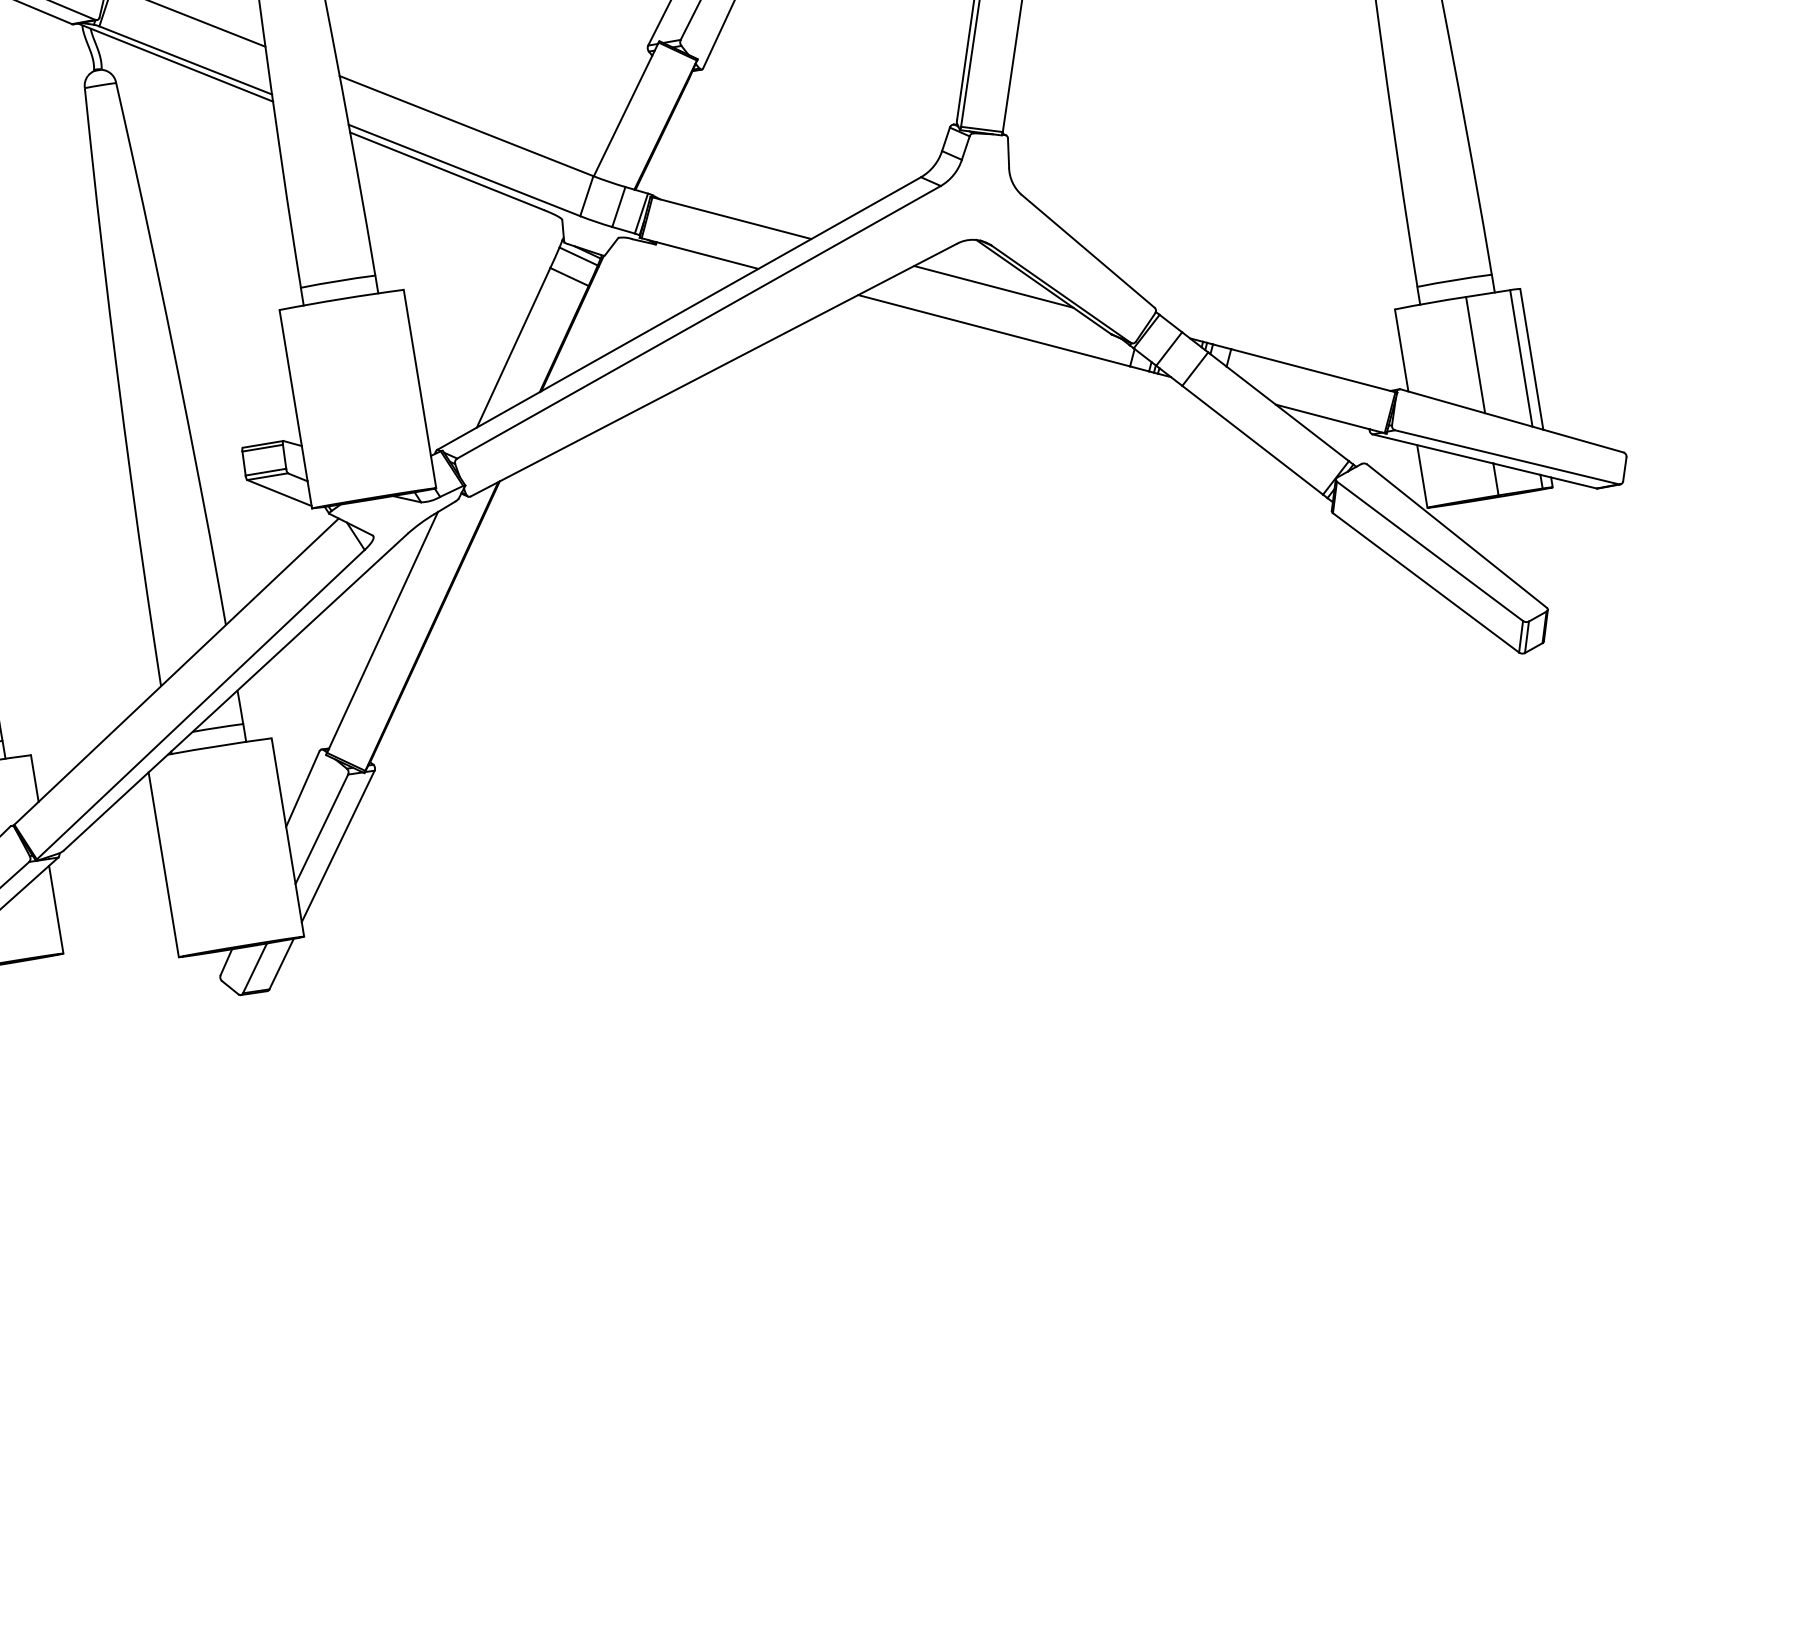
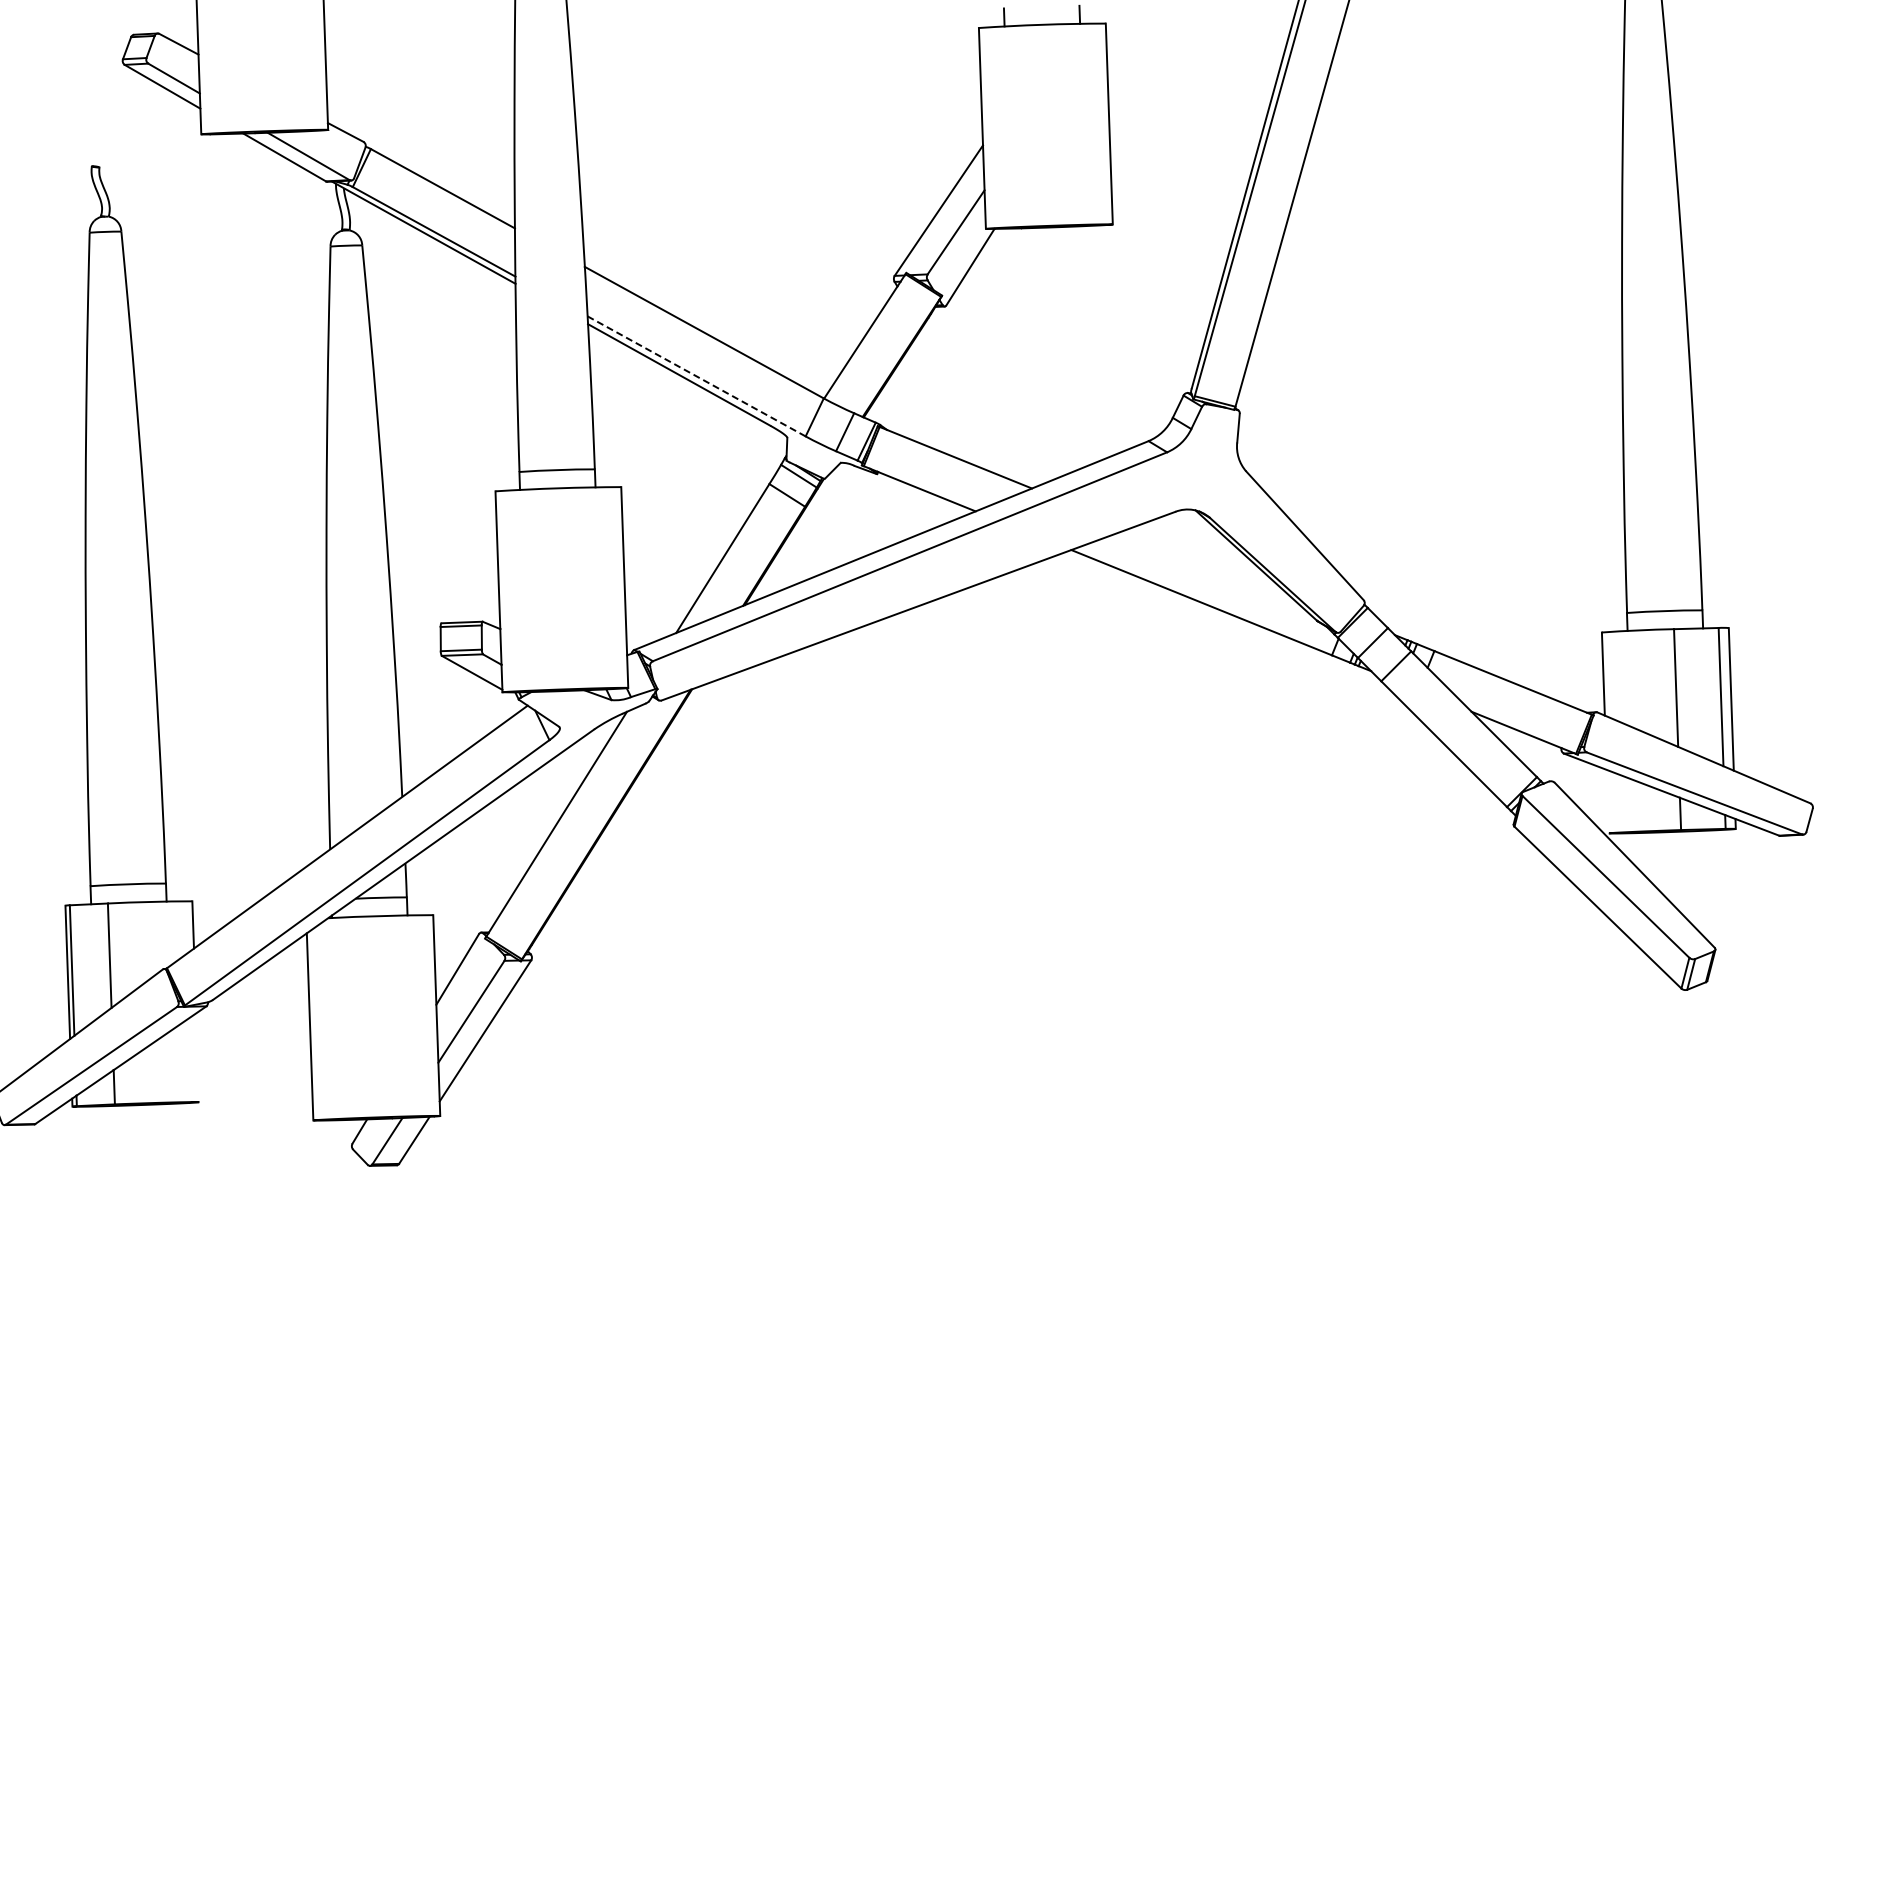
line: (465, 170) -> (697, 376), solid -> dashed
line: (993, 287) -> (1206, 559), removed
line: (1421, 476) -> (1607, 801), removed
line: (55, 909) -> (197, 1057), removed

